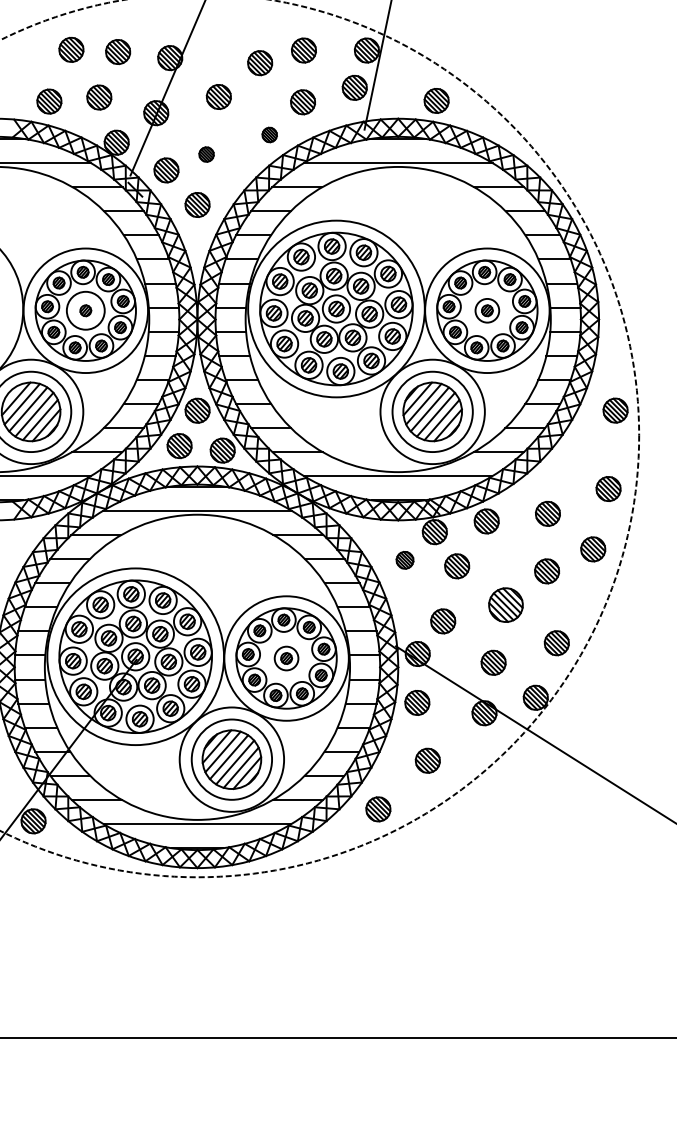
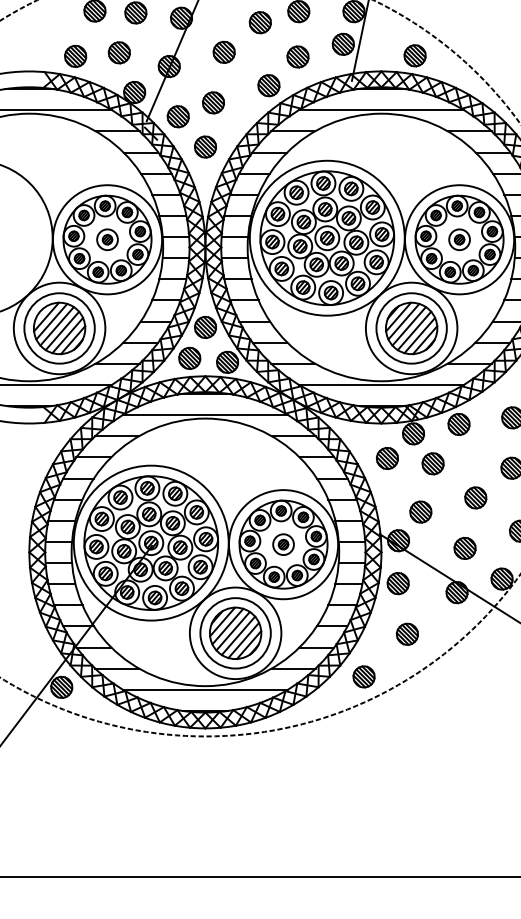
part: (269, 134) -> (268, 85), size x1.67
part: (206, 154) -> (213, 102), size x1.67
circle: (85, 310) -> (107, 239), size x0.62
part: (404, 560) -> (386, 458), size x1.43
part: (505, 605) -> (475, 498), size x0.71

